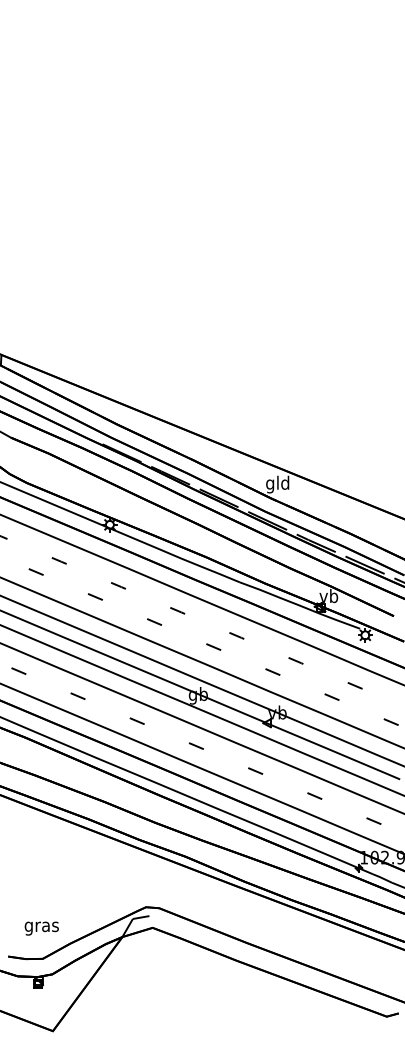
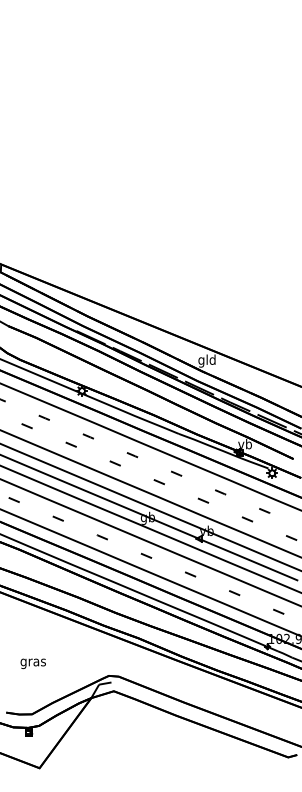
text: (40, 928) -> (32, 663), moved

